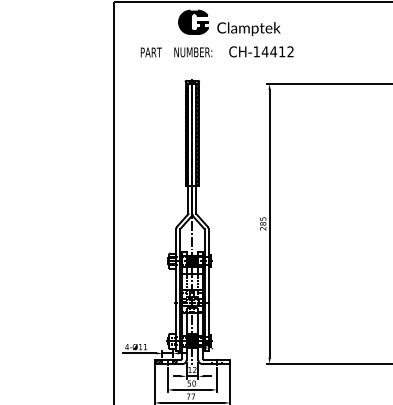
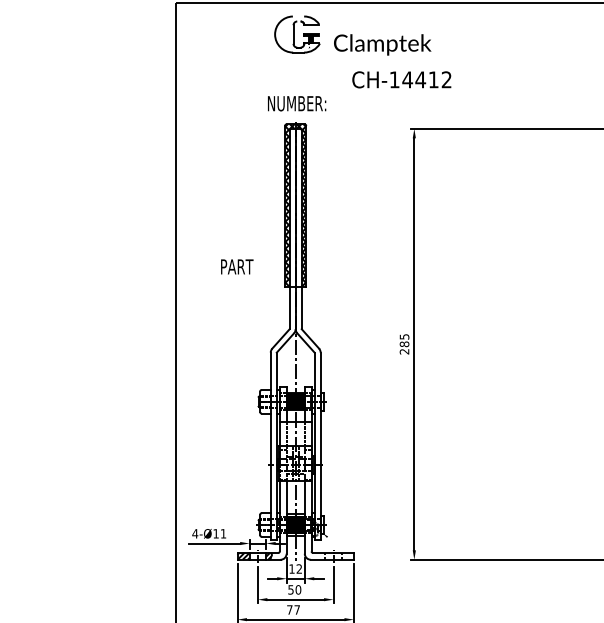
fill: (193, 22) -> (297, 34), removed
text: (150, 52) -> (235, 266), moved
text: (193, 52) -> (297, 103), moved

